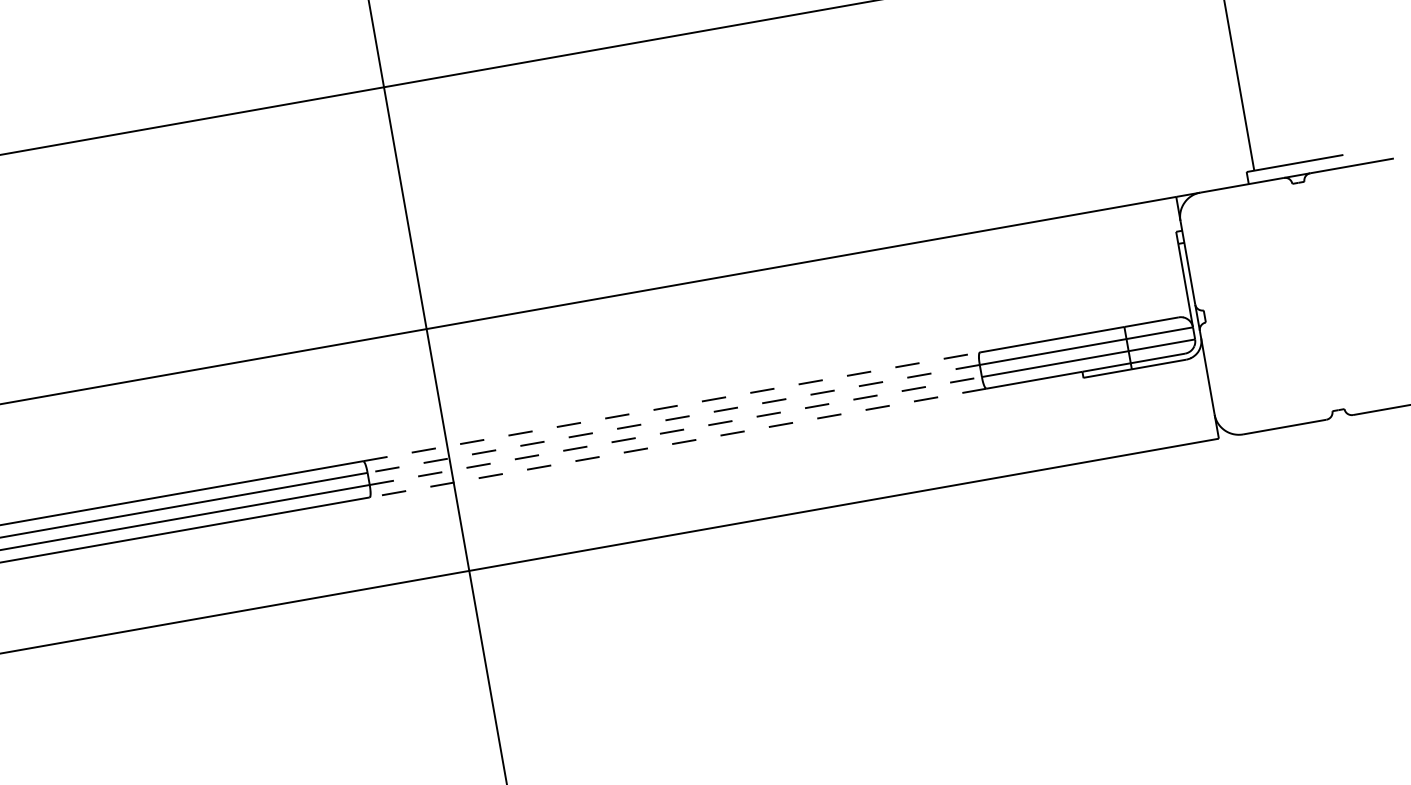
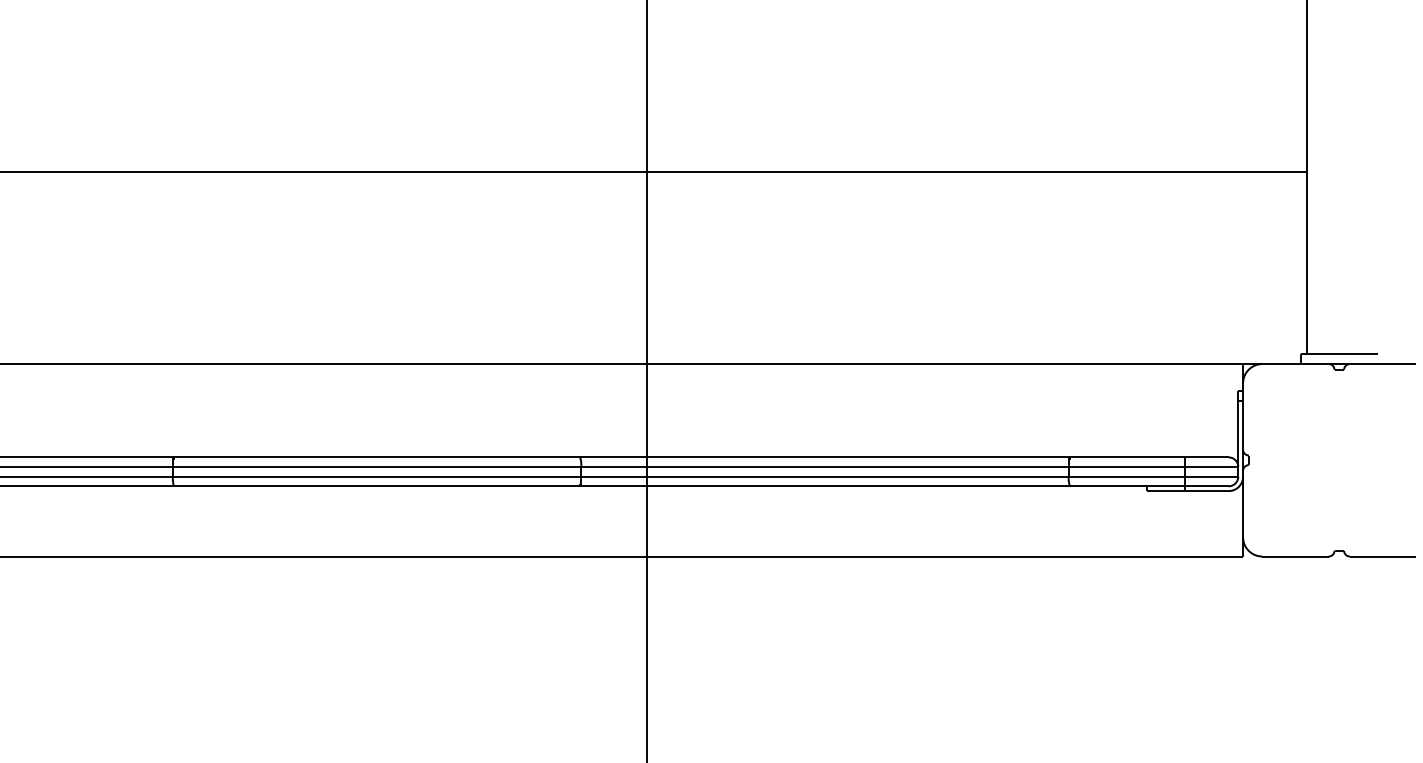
line: (672, 406) -> (825, 457), dashed -> solid
line: (674, 419) -> (825, 467), dashed -> solid
line: (676, 430) -> (825, 476), dashed -> solid
line: (677, 443) -> (824, 486), dashed -> solid

